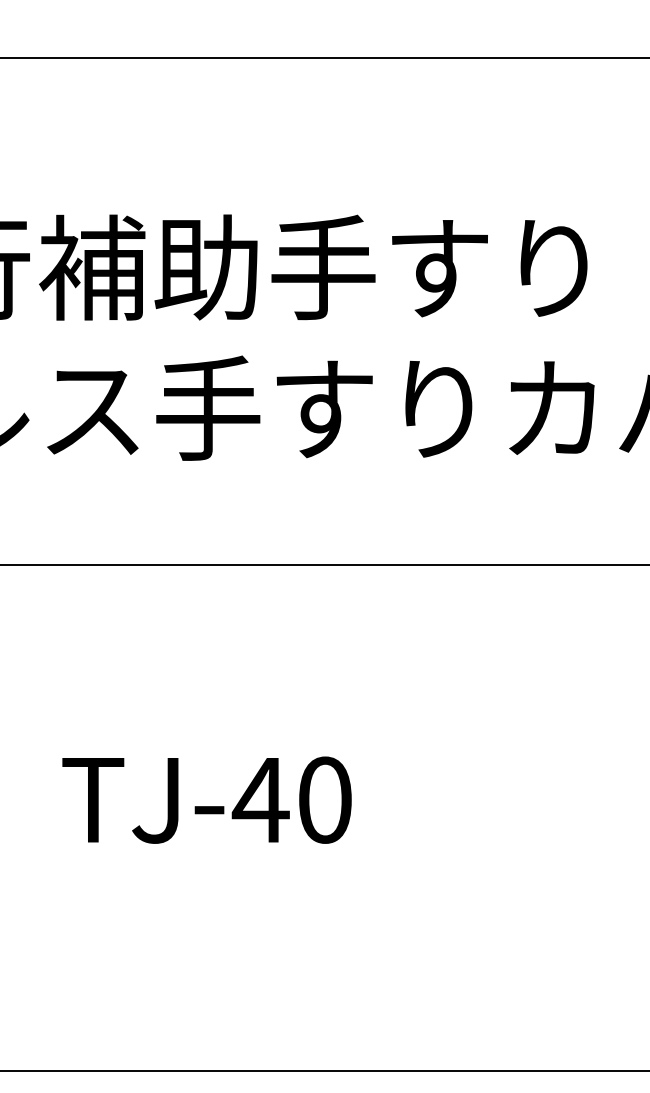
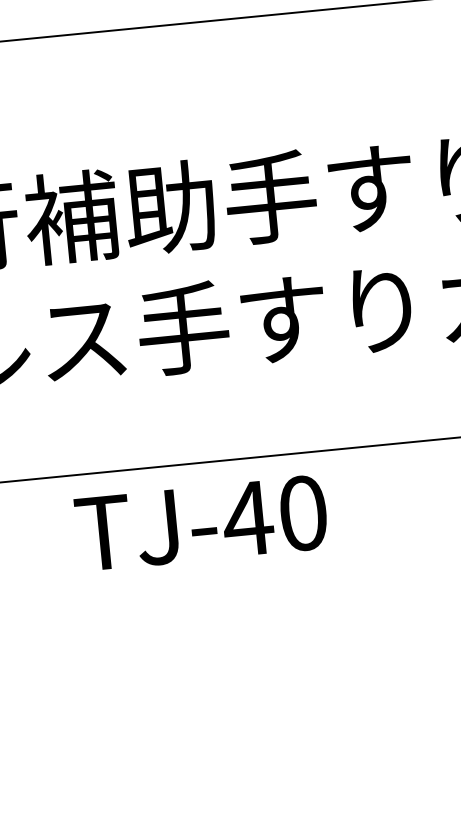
text: (206, 799) -> (201, 522), moved

